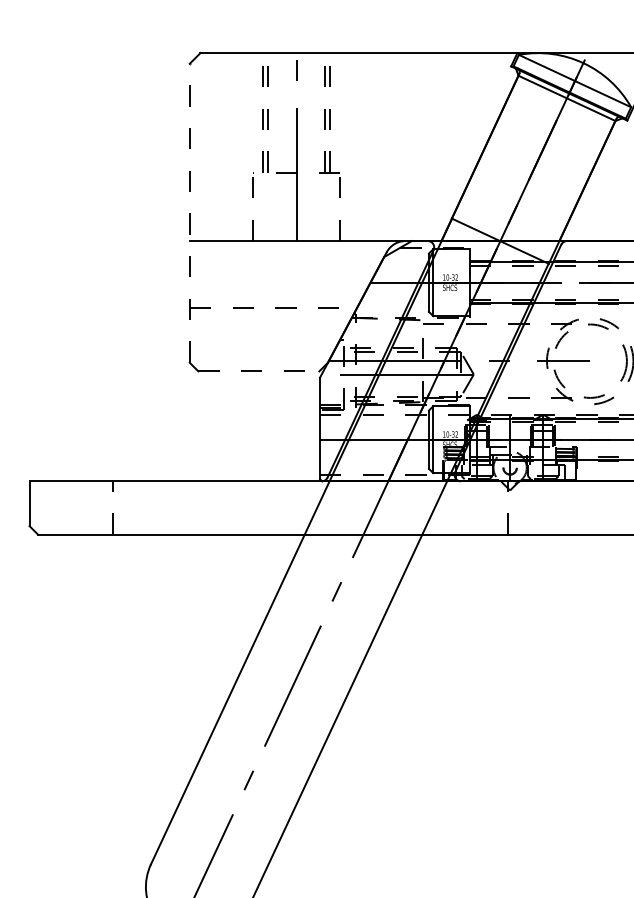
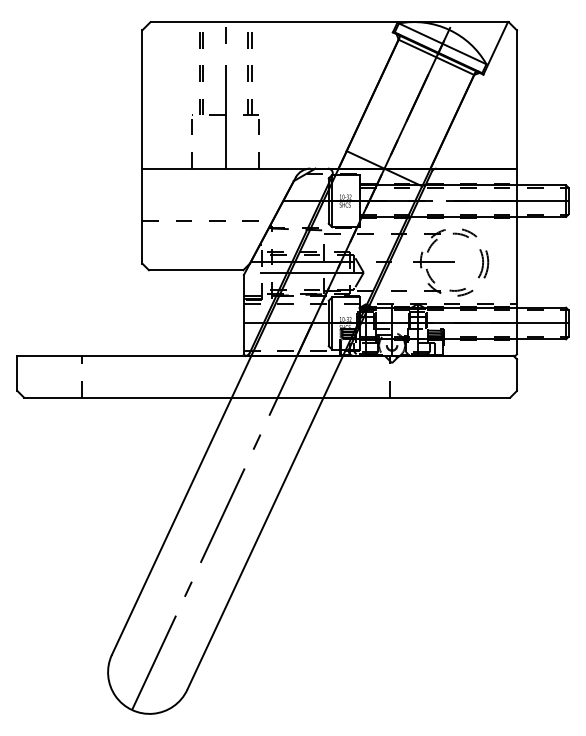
line: (190, 212) -> (142, 146), dashed -> solid
line: (259, 371) -> (196, 270), dashed -> solid

